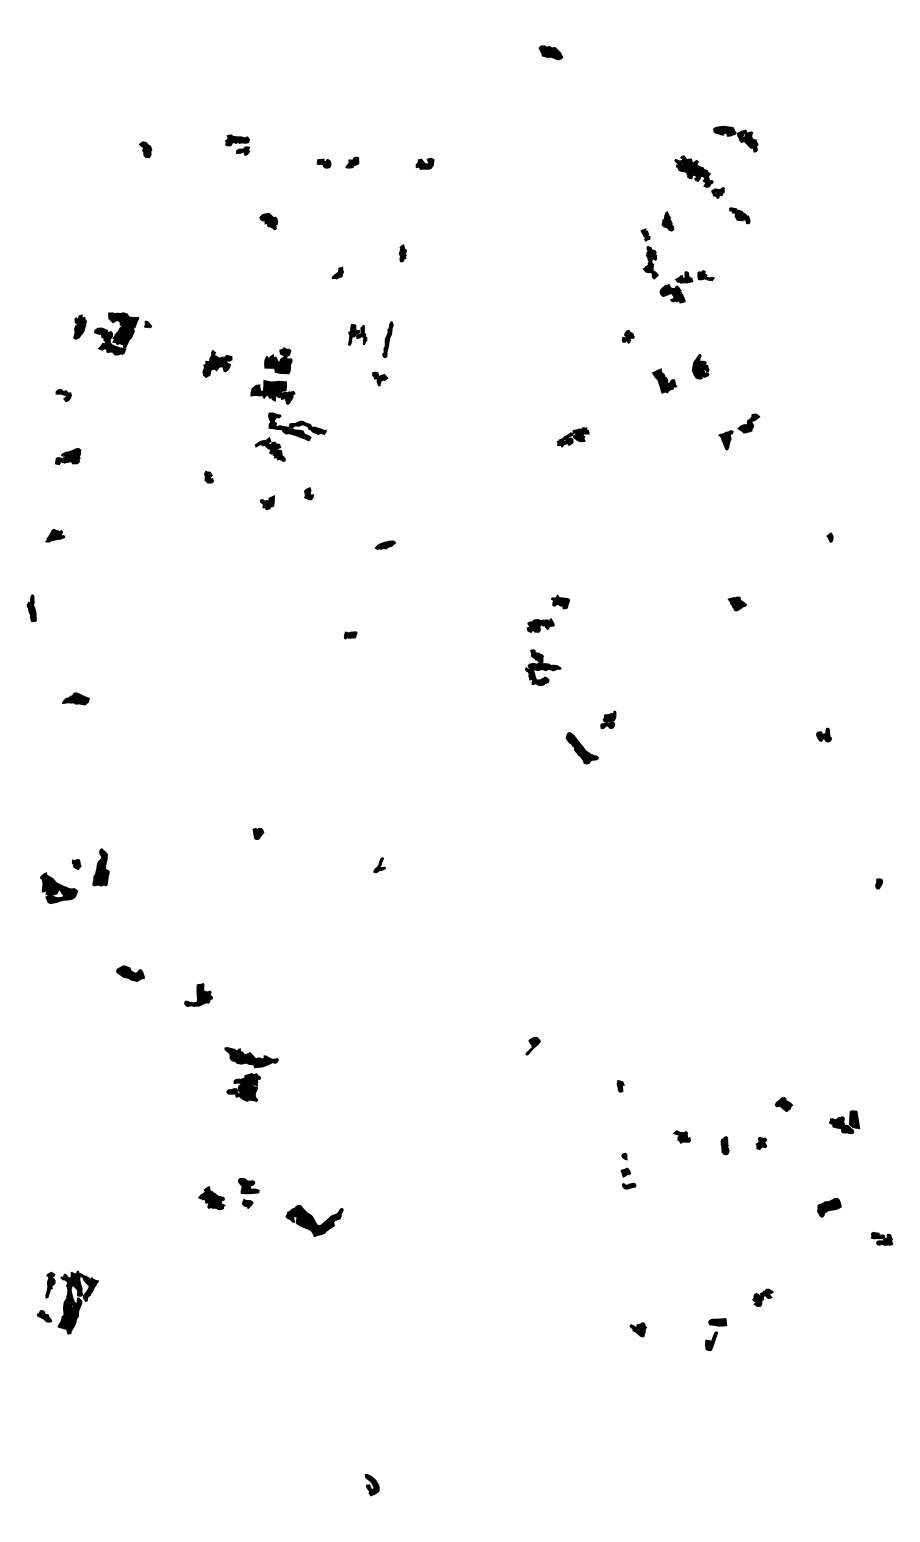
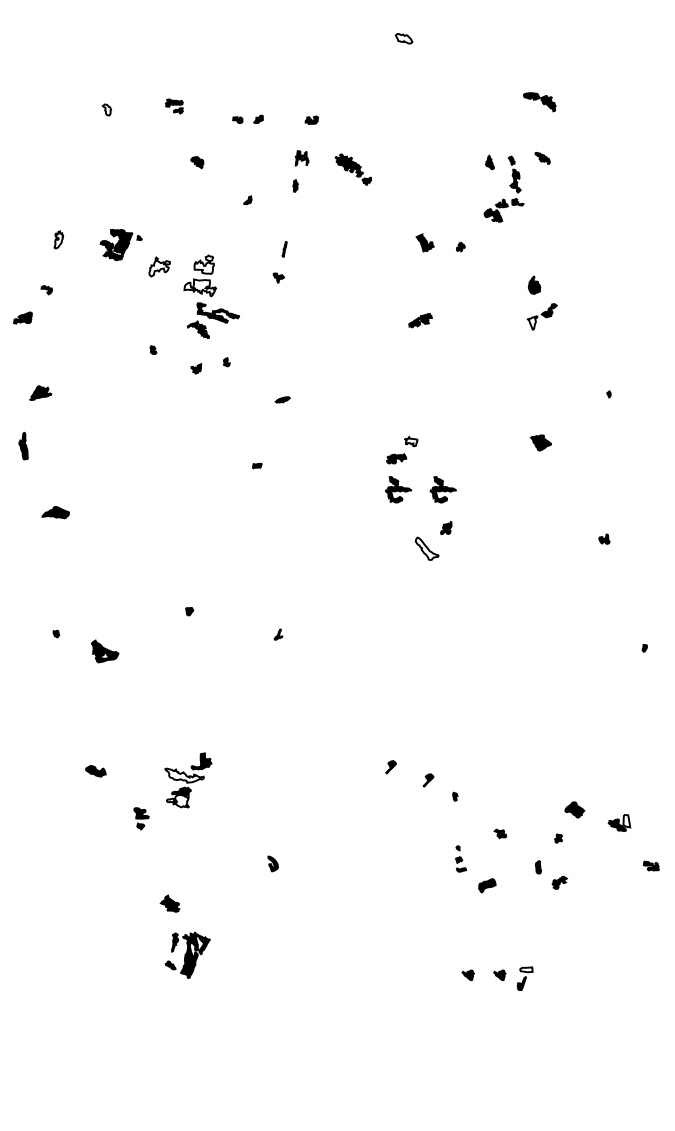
fill: (550, 52) -> (403, 38), removed
fill: (145, 149) -> (106, 109), removed
part: (699, 176) -> (353, 169), moved
part: (649, 253) -> (514, 174), moved
fill: (79, 327) -> (58, 240), removed
part: (122, 333) -> (120, 244), moved
part: (357, 334) -> (301, 158), moved
part: (387, 339) -> (284, 249), size x0.6
fill: (278, 360) -> (204, 264), removed
fill: (217, 363) -> (159, 266), removed
part: (700, 366) -> (534, 285), moved
part: (664, 380) -> (425, 242), moved
fill: (272, 392) -> (200, 287), removed
fill: (725, 440) -> (532, 323), removed
part: (68, 456) -> (23, 318), moved
part: (55, 535) -> (40, 392), size x1.6
fill: (560, 601) -> (411, 441), removed
part: (736, 603) -> (540, 442), size x1.6
part: (31, 608) -> (23, 446), size x1.4
part: (604, 667) -> (443, 489), added
part: (75, 698) -> (55, 512), size x1.4
fill: (582, 748) -> (427, 549), removed
part: (100, 867) -> (73, 636), removed
part: (59, 887) -> (105, 650), moved
part: (130, 973) -> (95, 771), moved
part: (198, 994) -> (201, 760), moved
fill: (251, 1057) -> (184, 775), removed
part: (583, 1063) -> (428, 779), added
fill: (242, 1092) -> (178, 801), removed
part: (784, 1104) -> (575, 810), size x1.6
fill: (854, 1119) -> (626, 821), removed
part: (724, 1145) -> (538, 867), moved
part: (248, 1193) -> (141, 818), moved
part: (211, 1198) -> (169, 903), moved
part: (829, 1207) -> (487, 885), moved
part: (314, 1220) -> (230, 895), removed
part: (881, 1238) -> (650, 865), moved
part: (762, 1297) -> (559, 882), moved
part: (67, 1302) -> (187, 955), moved
fill: (717, 1322) -> (526, 969), removed
part: (681, 1329) -> (499, 975), added
part: (371, 1485) -> (272, 864), moved

